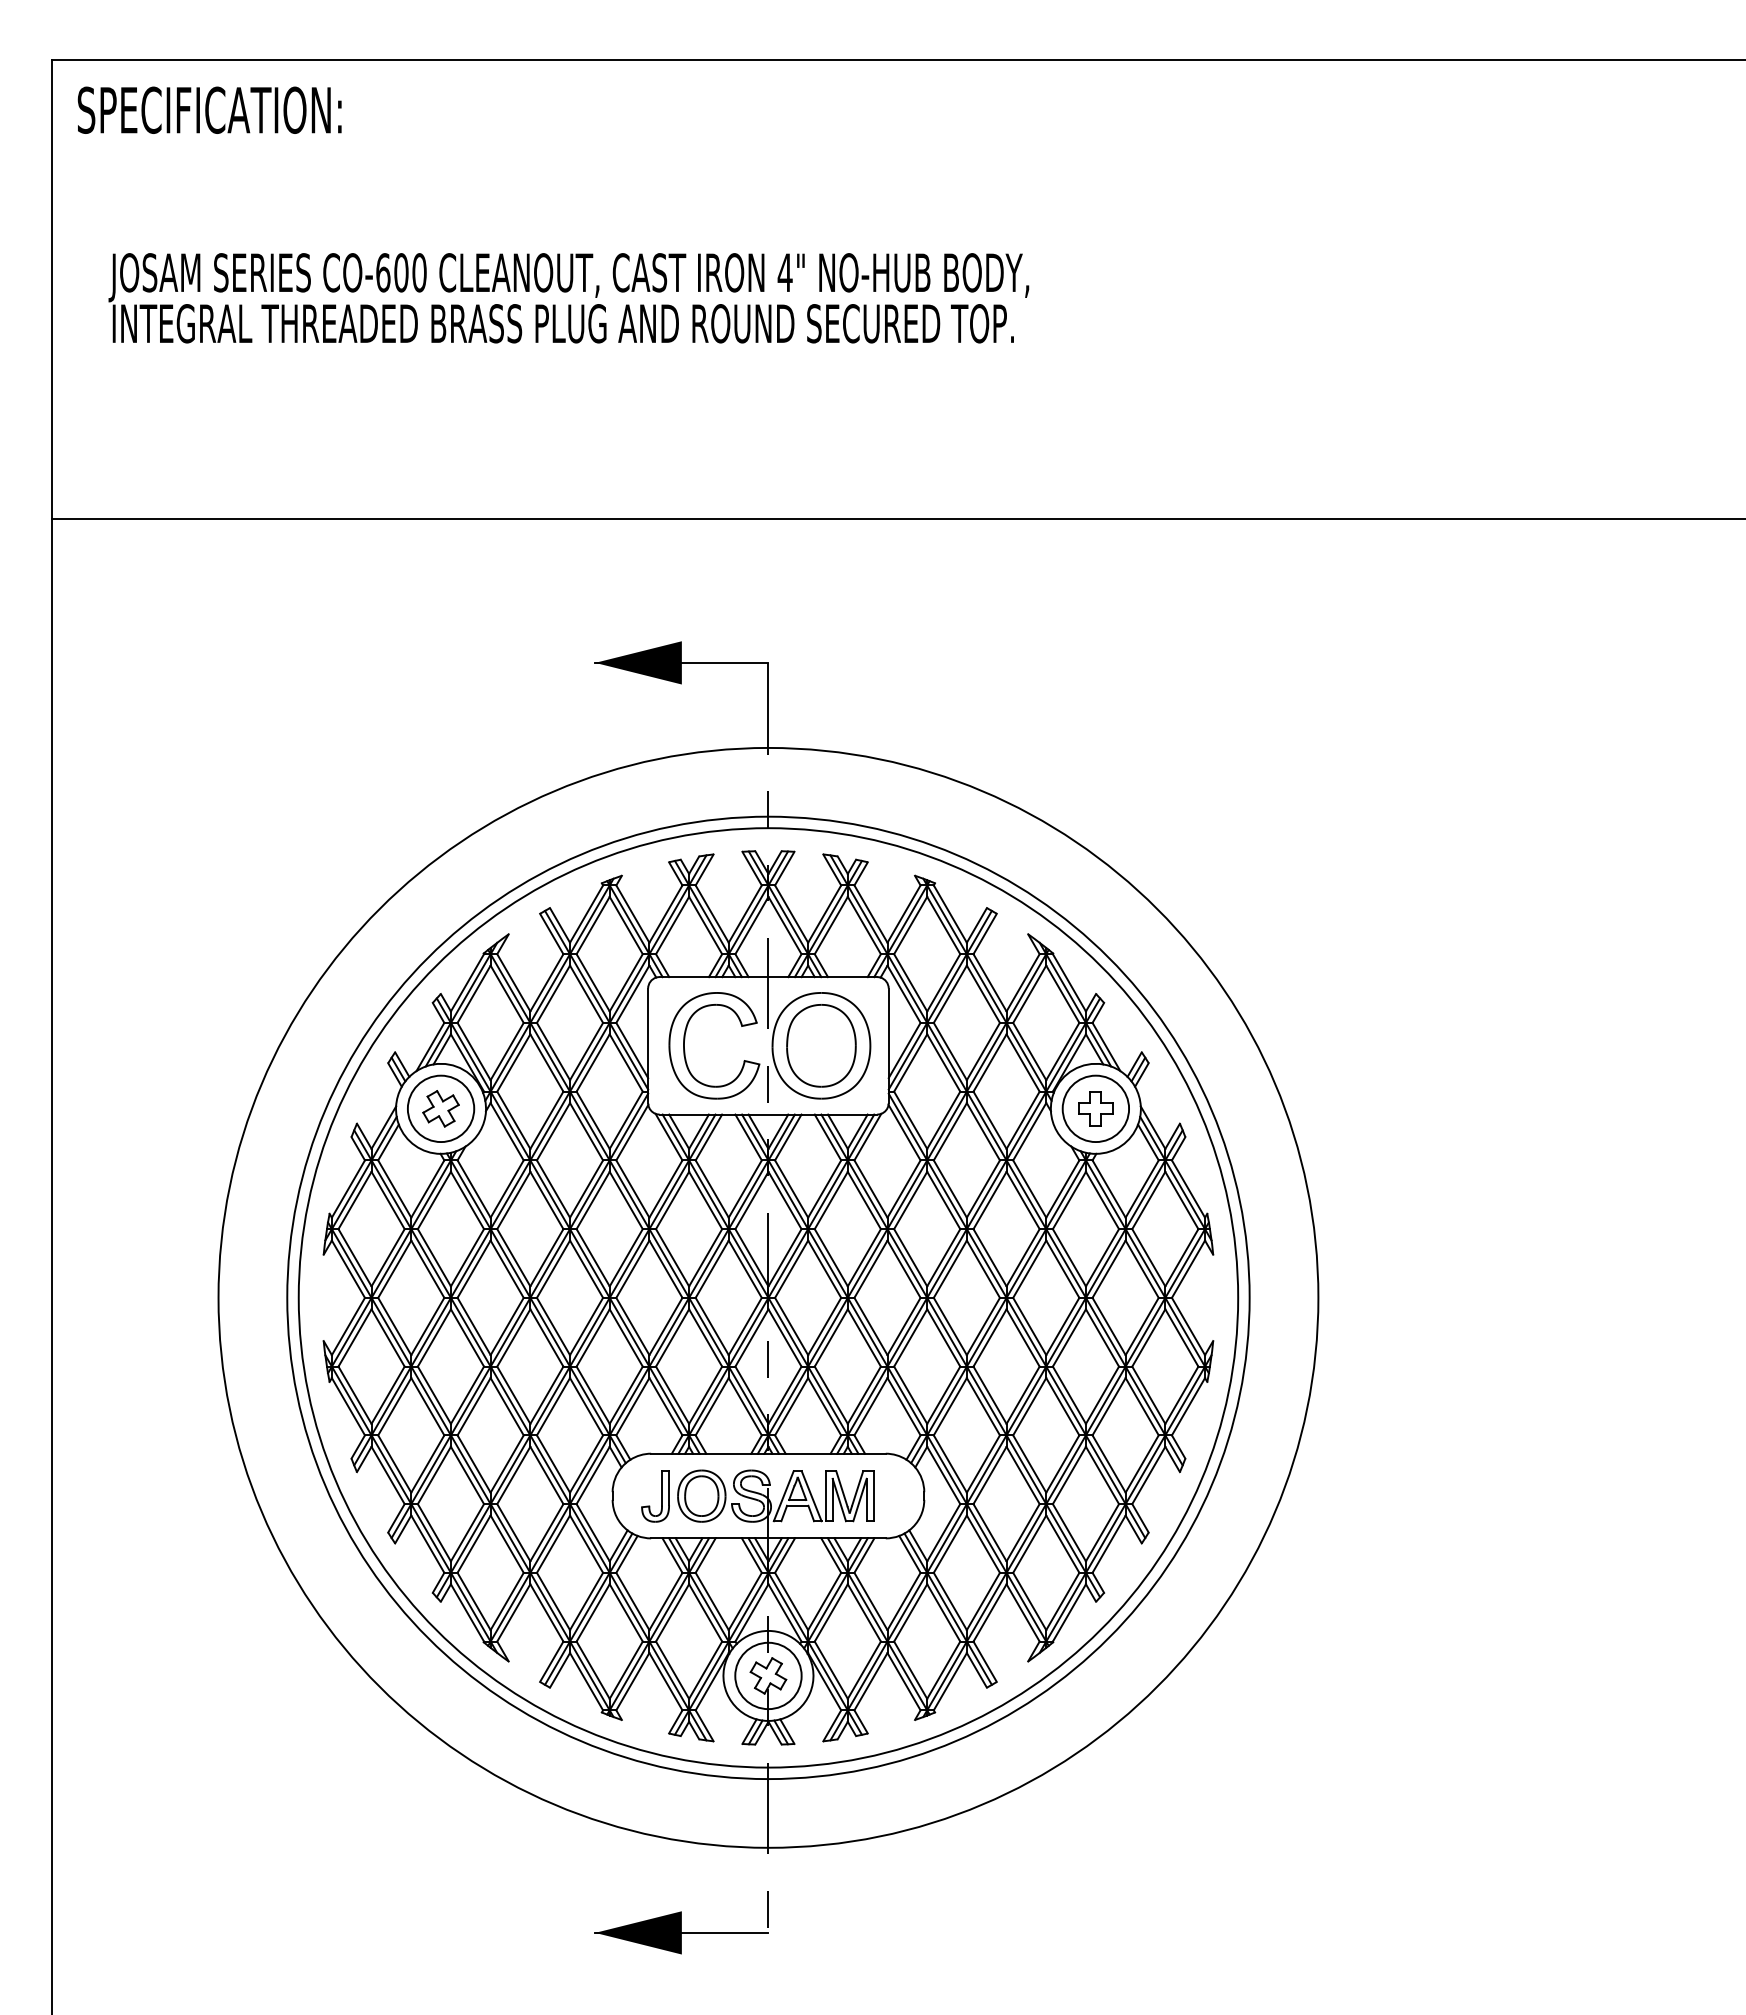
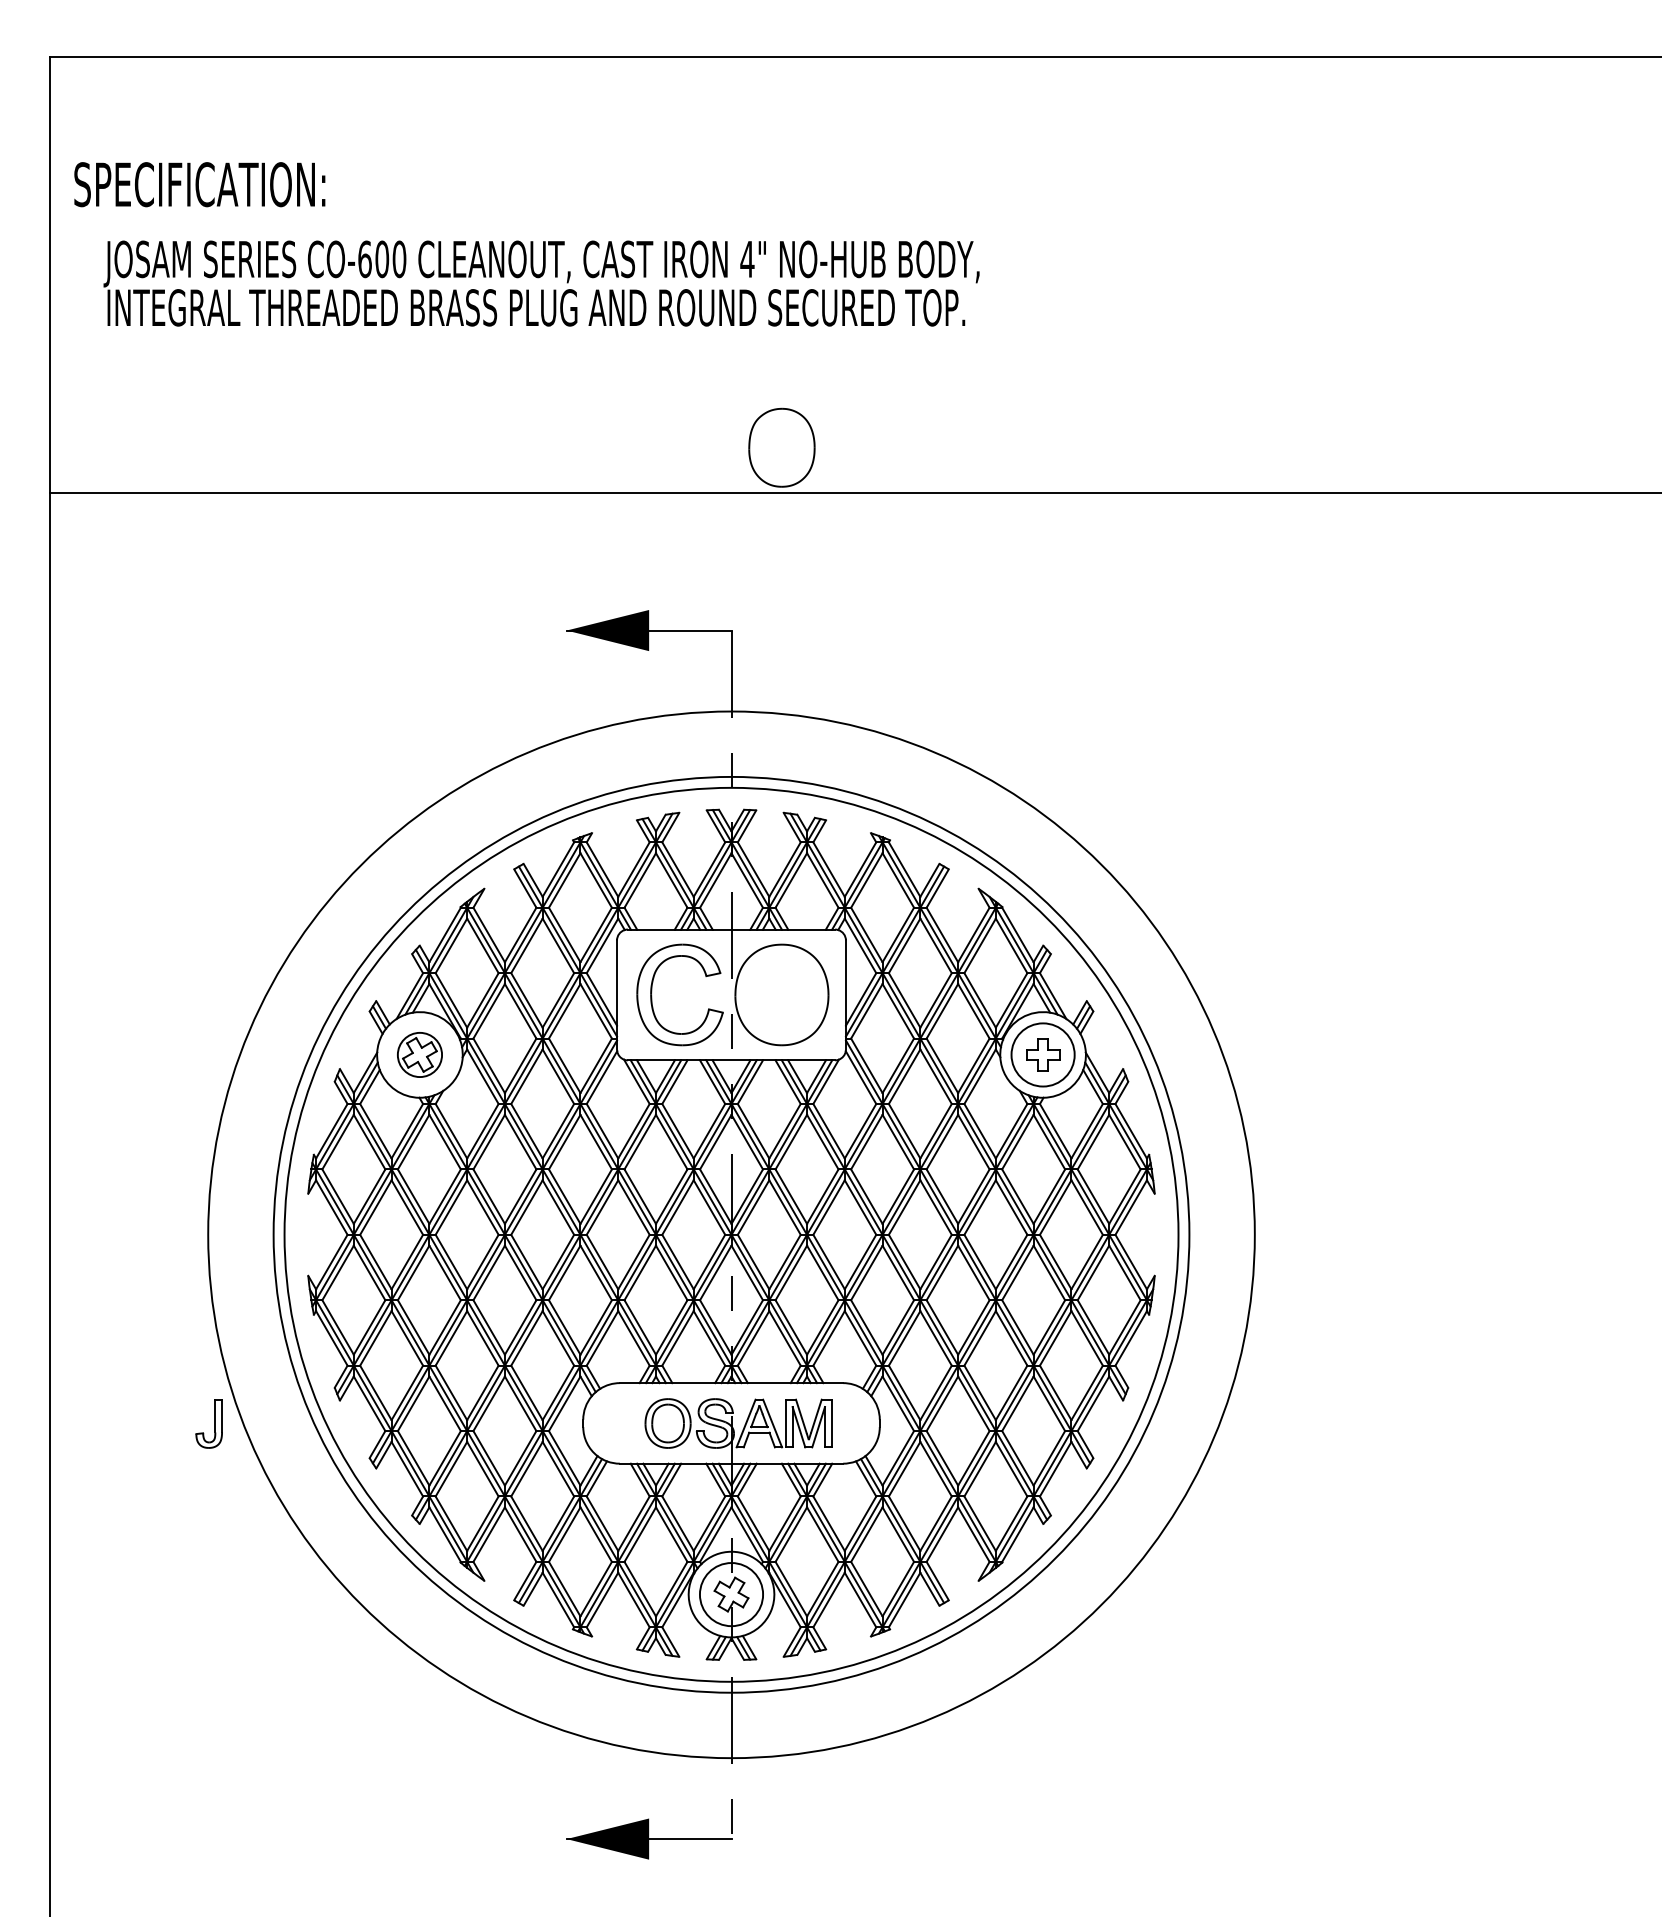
text: (209, 109) -> (199, 183), moved
part: (821, 1045) -> (781, 447), moved
circle: (440, 1108) -> (419, 1054), size x0.7
part: (655, 1496) -> (209, 1423), moved

